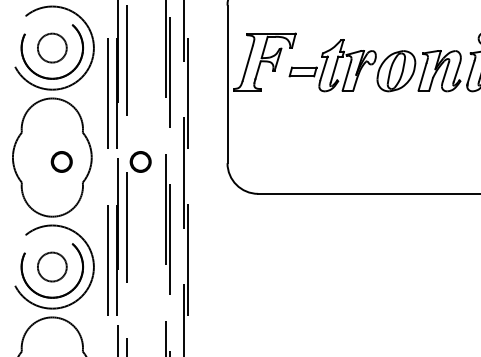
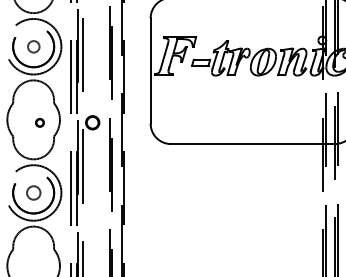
circle: (52, 47) -> (33, 46), size x0.6
circle: (61, 161) -> (39, 122), size x0.6
circle: (52, 266) -> (33, 192), size x0.7

